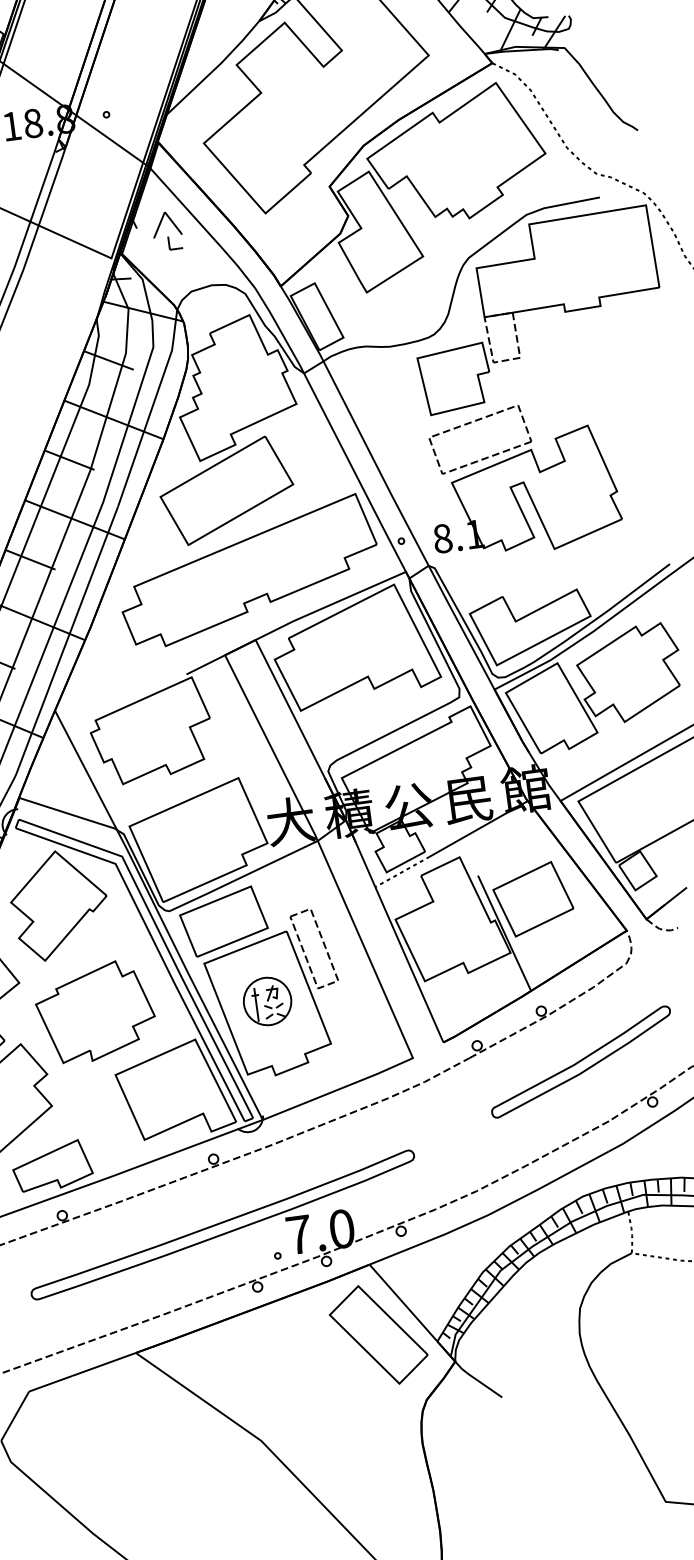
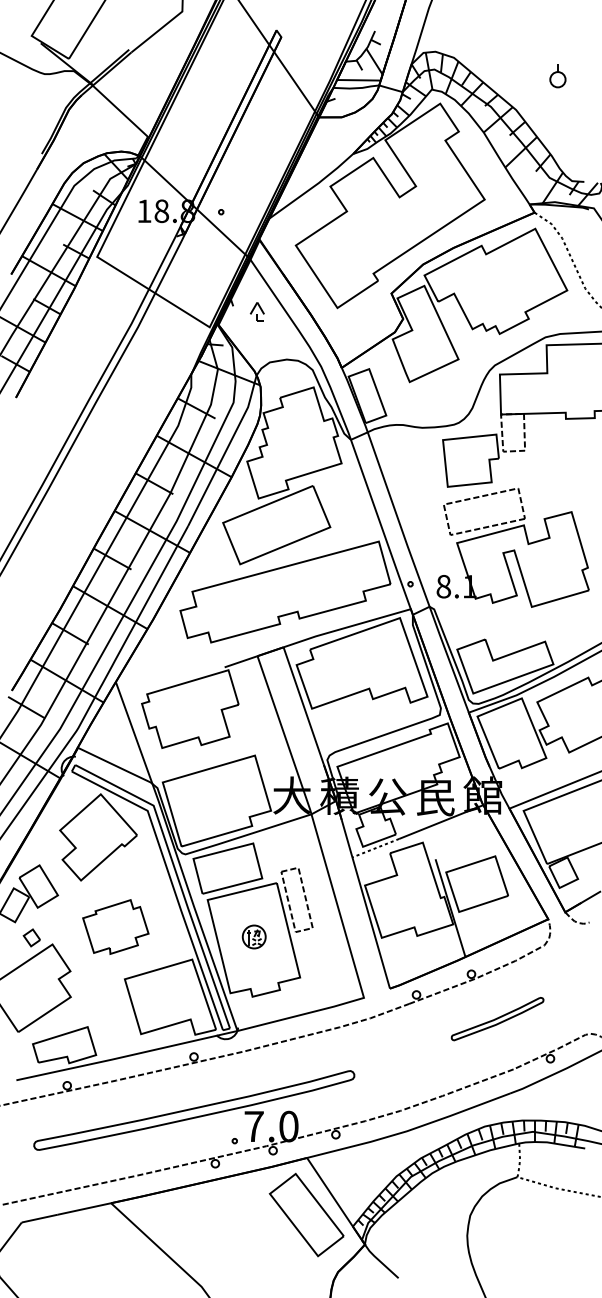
part: (167, 230) -> (257, 311), size x0.6
part: (267, 1000) -> (254, 936), size x0.6
part: (95, 1011) -> (115, 926), size x0.7
part: (580, 1061) -> (497, 1018), size x0.6

